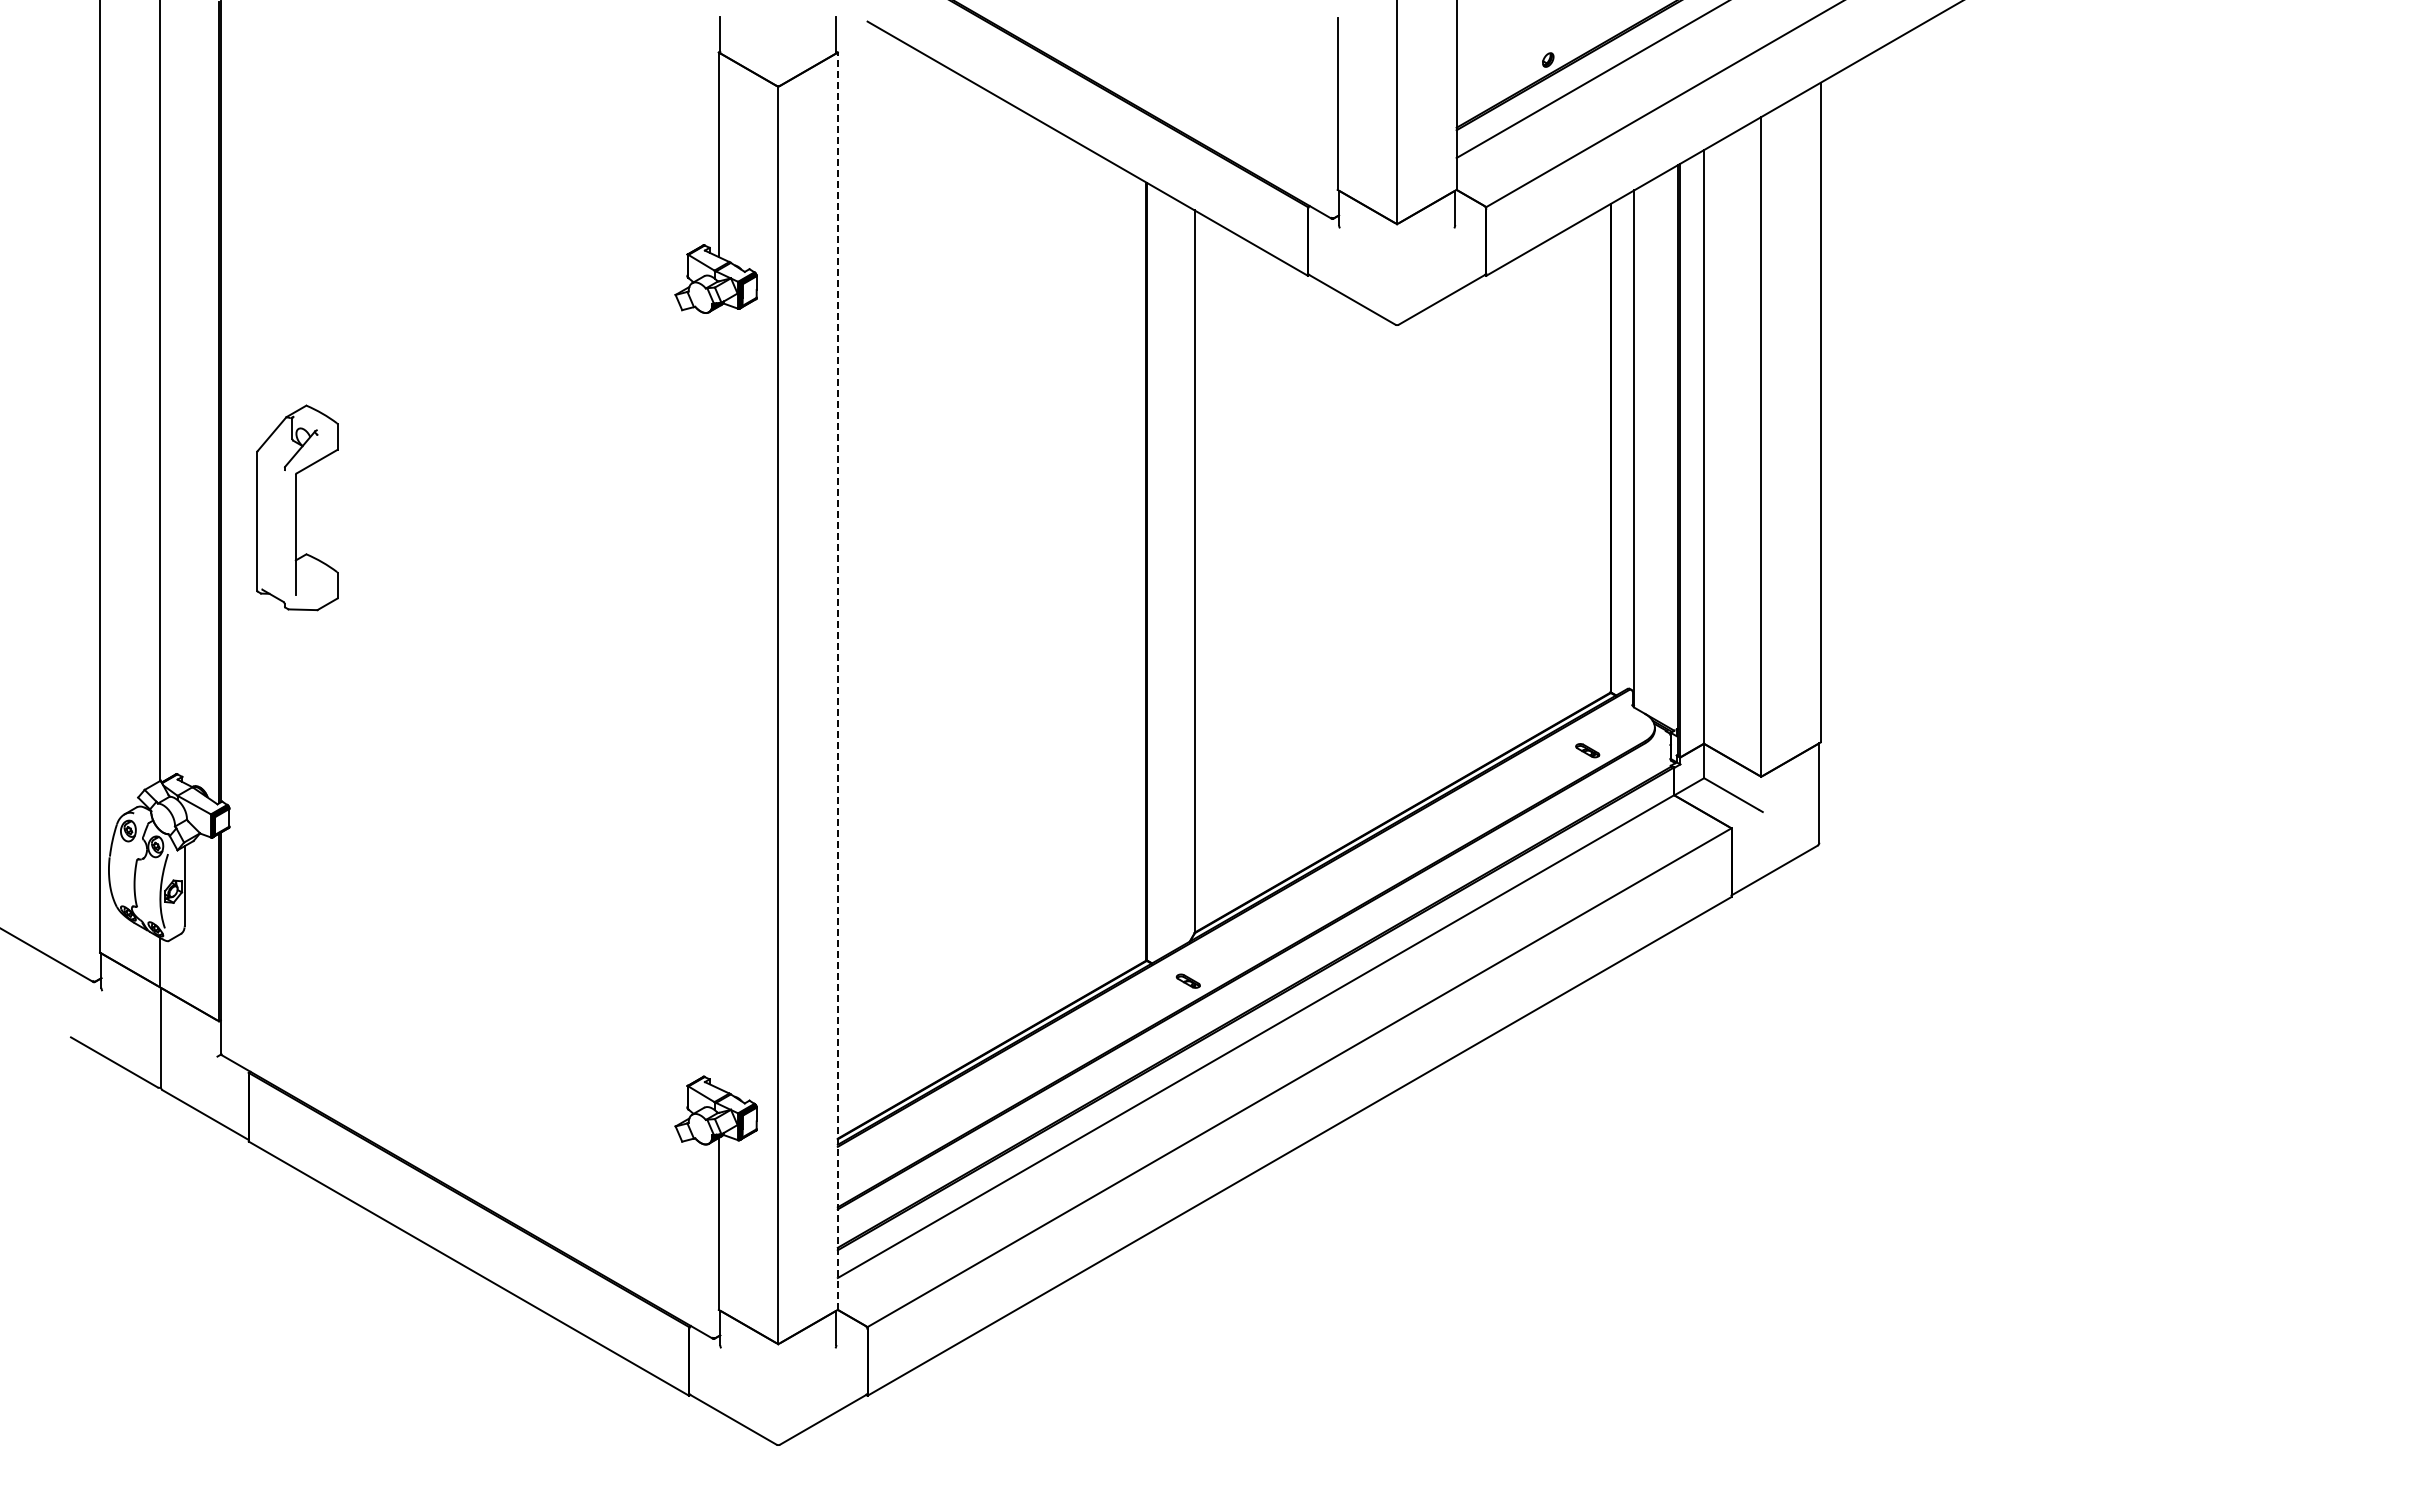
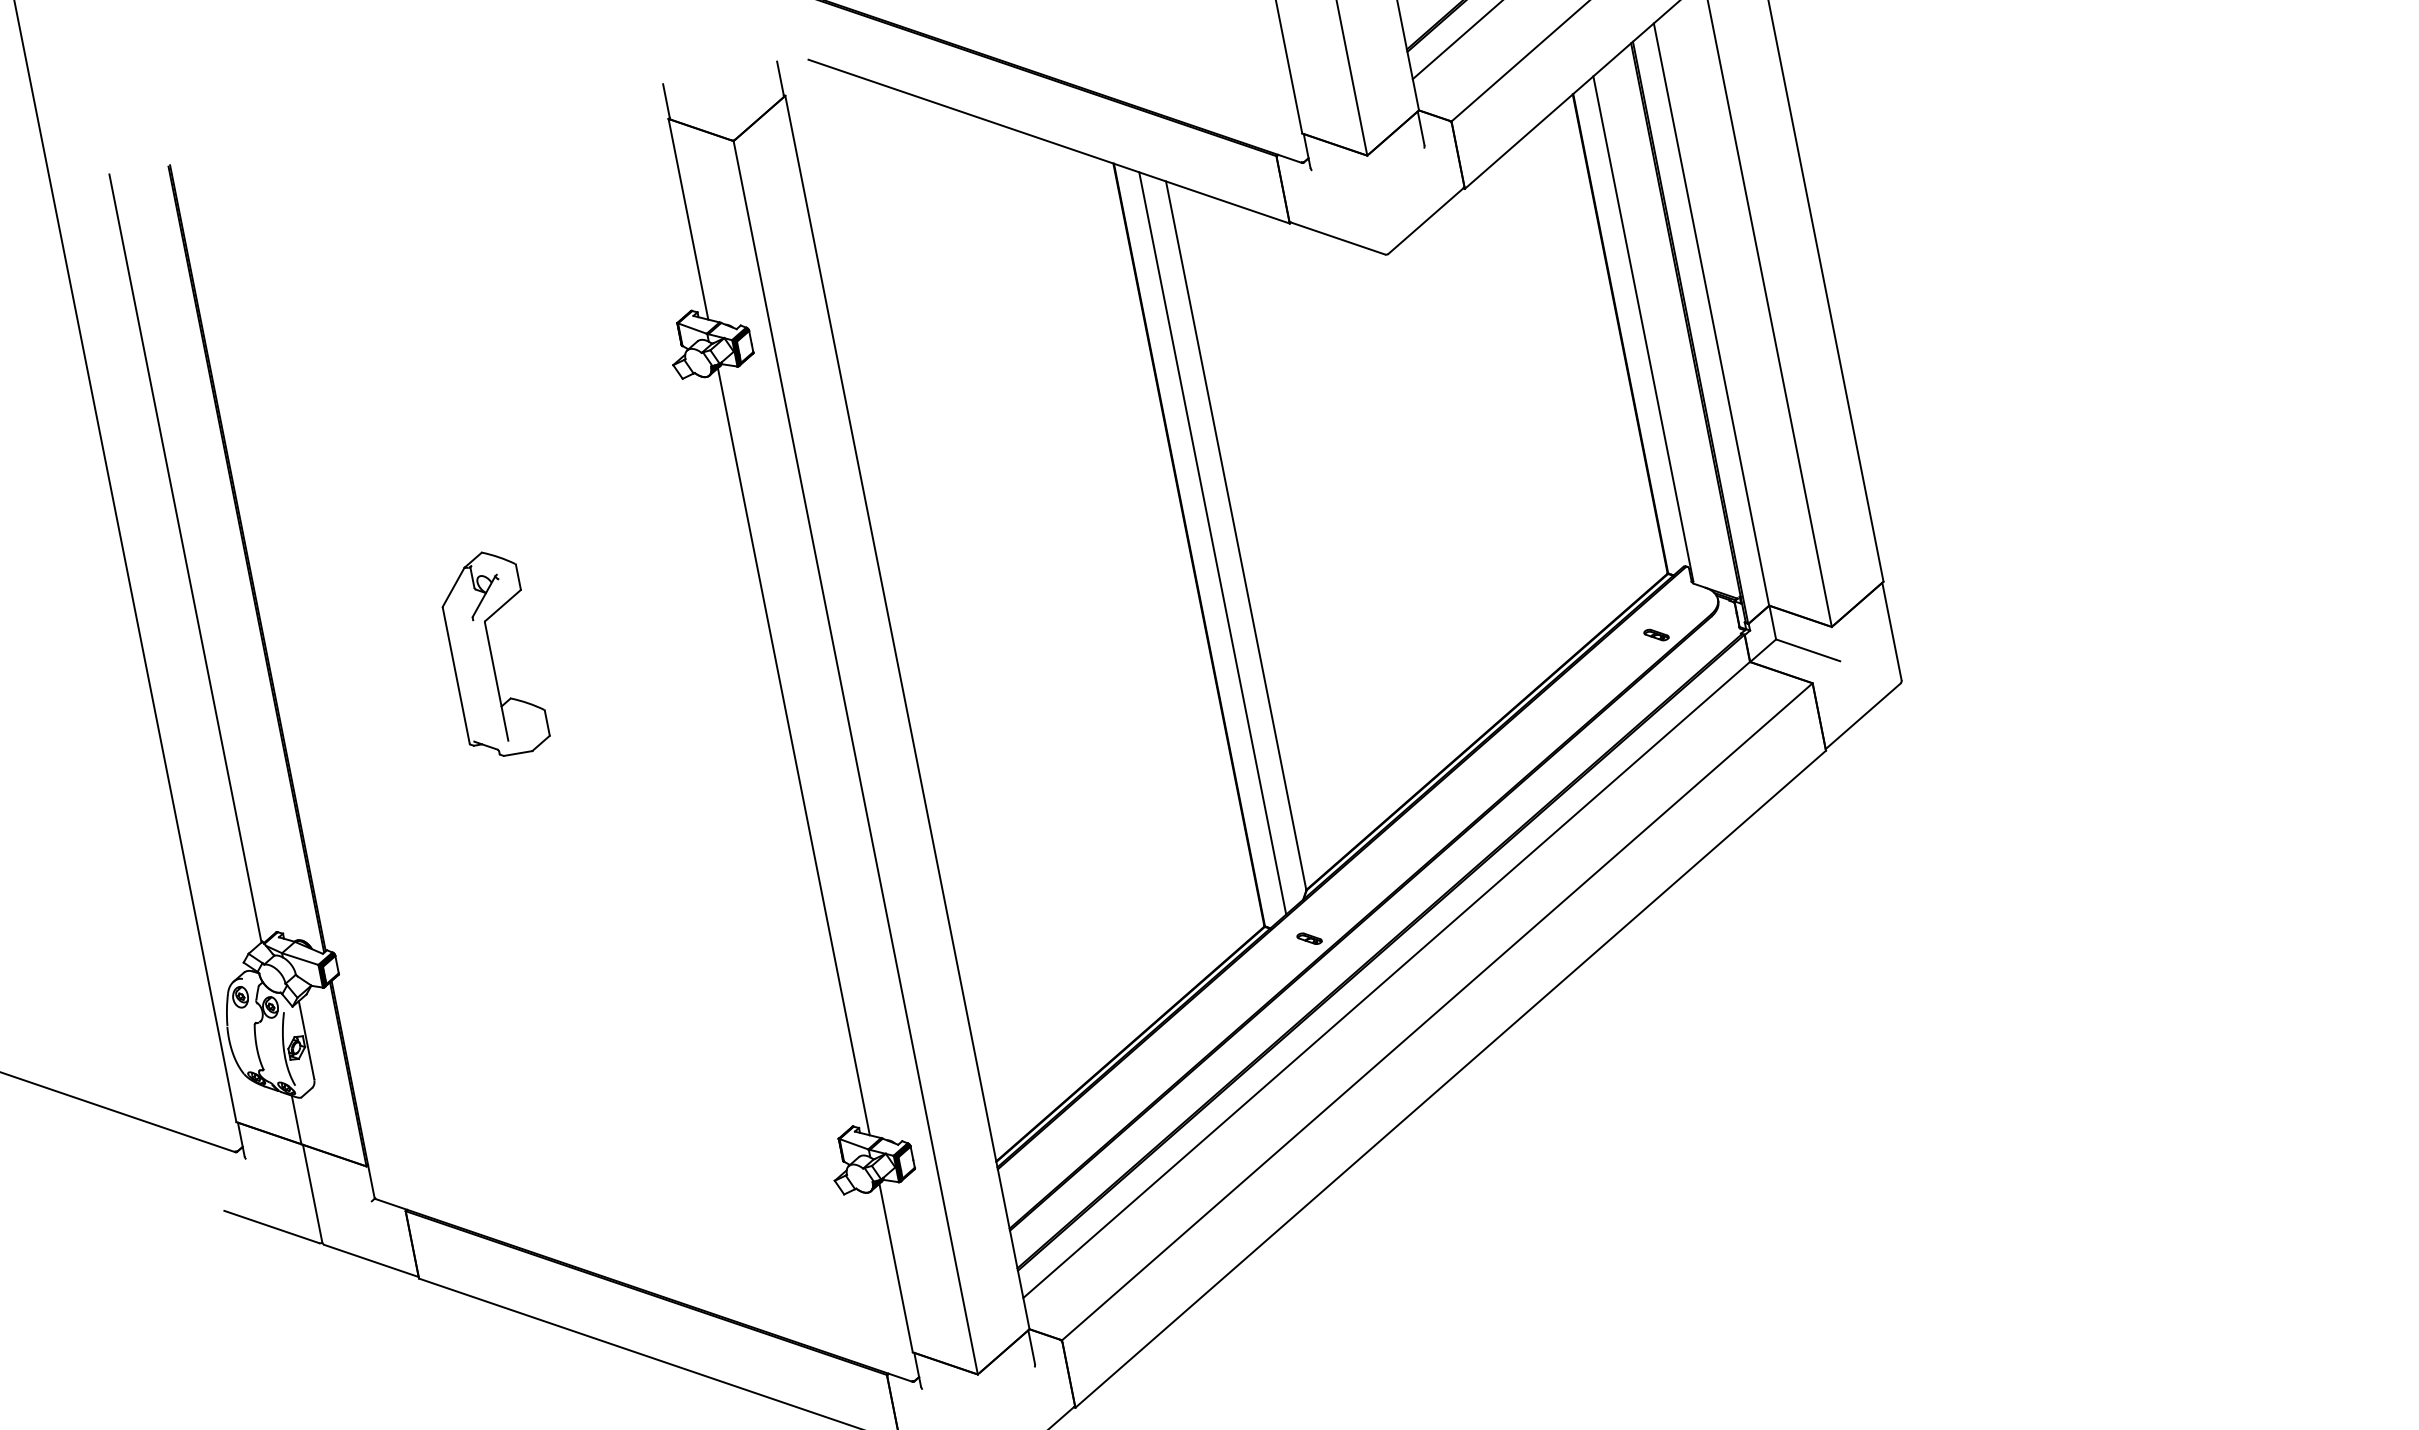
part: (297, 507) -> (492, 654), moved
line: (1170, 574) -> (1213, 543), added
line: (837, 681) -> (907, 712), dashed -> solid
line: (718, 697) -> (793, 751), added

